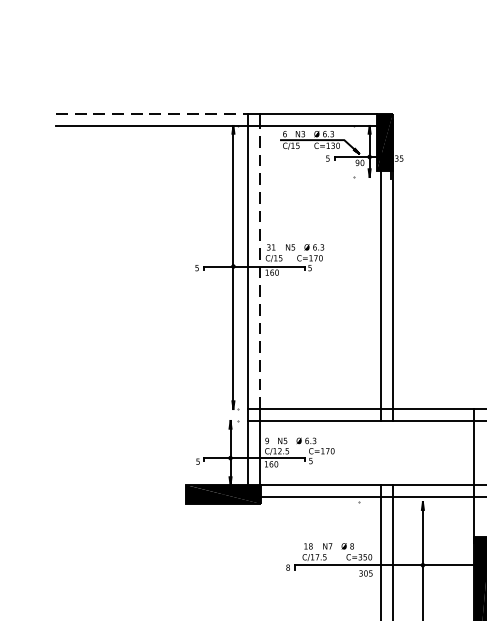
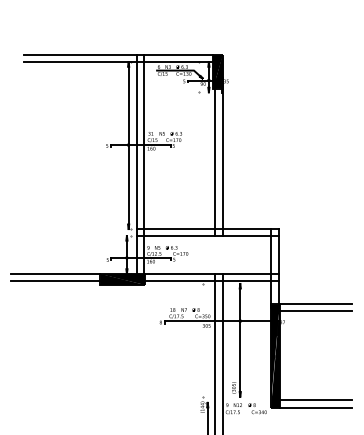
line: (151, 114) -> (80, 55), dashed -> solid
line: (260, 267) -> (144, 145), dashed -> solid
line: (109, 484) -> (55, 273), added
line: (109, 496) -> (55, 280), added

